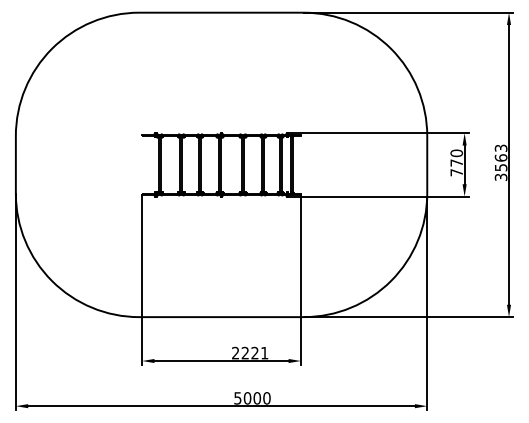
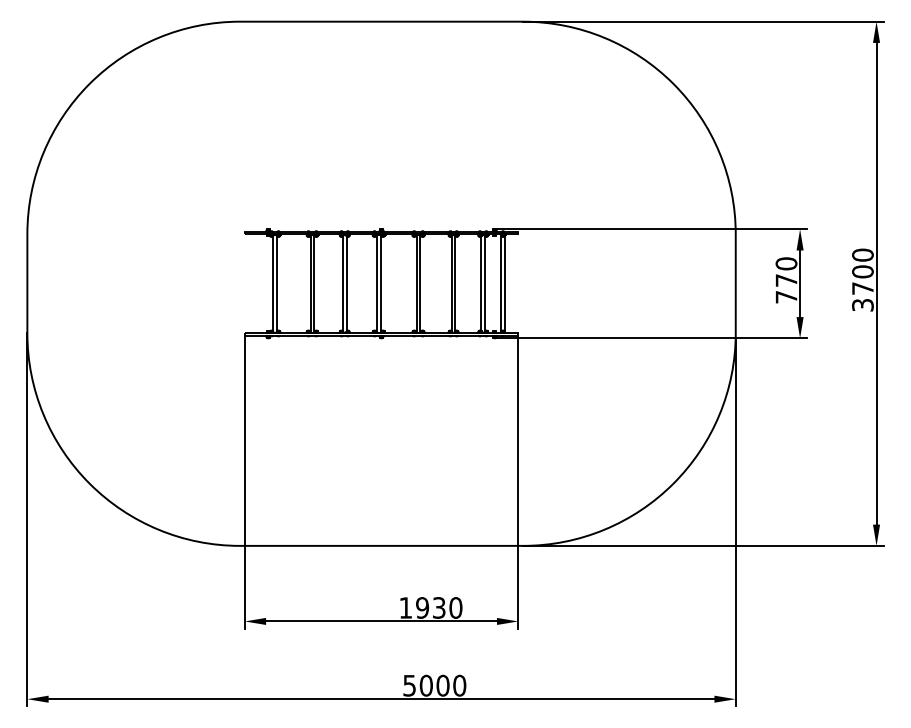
text: (500, 157) -> (861, 271), 3563 -> 3700
text: (250, 352) -> (431, 606), 2221 -> 1930

